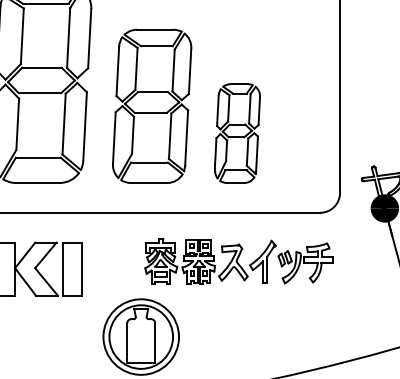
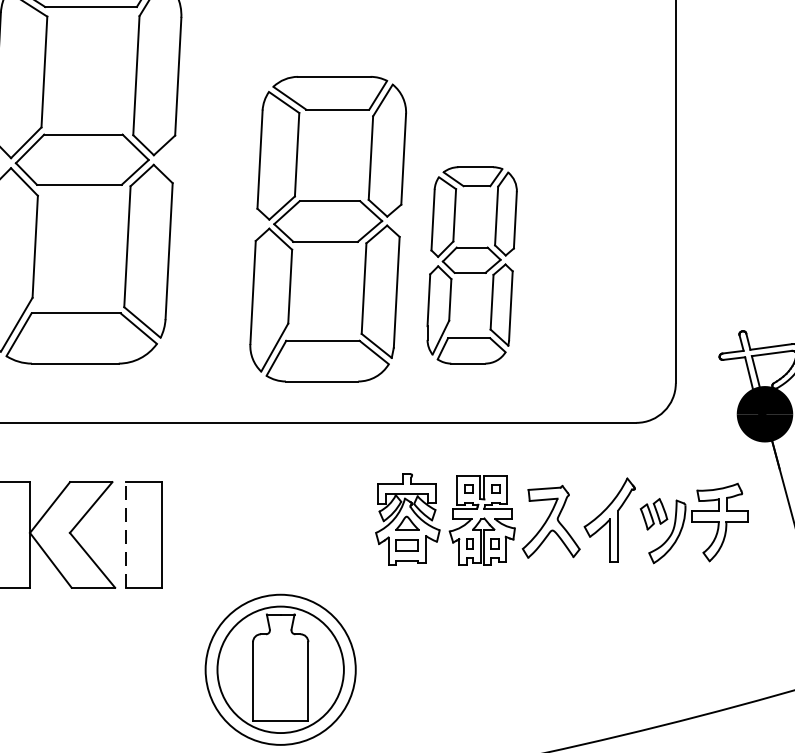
part: (152, 105) -> (328, 227), moved
part: (238, 260) -> (561, 517), moved
line: (63, 269) -> (126, 535), solid -> dashed

